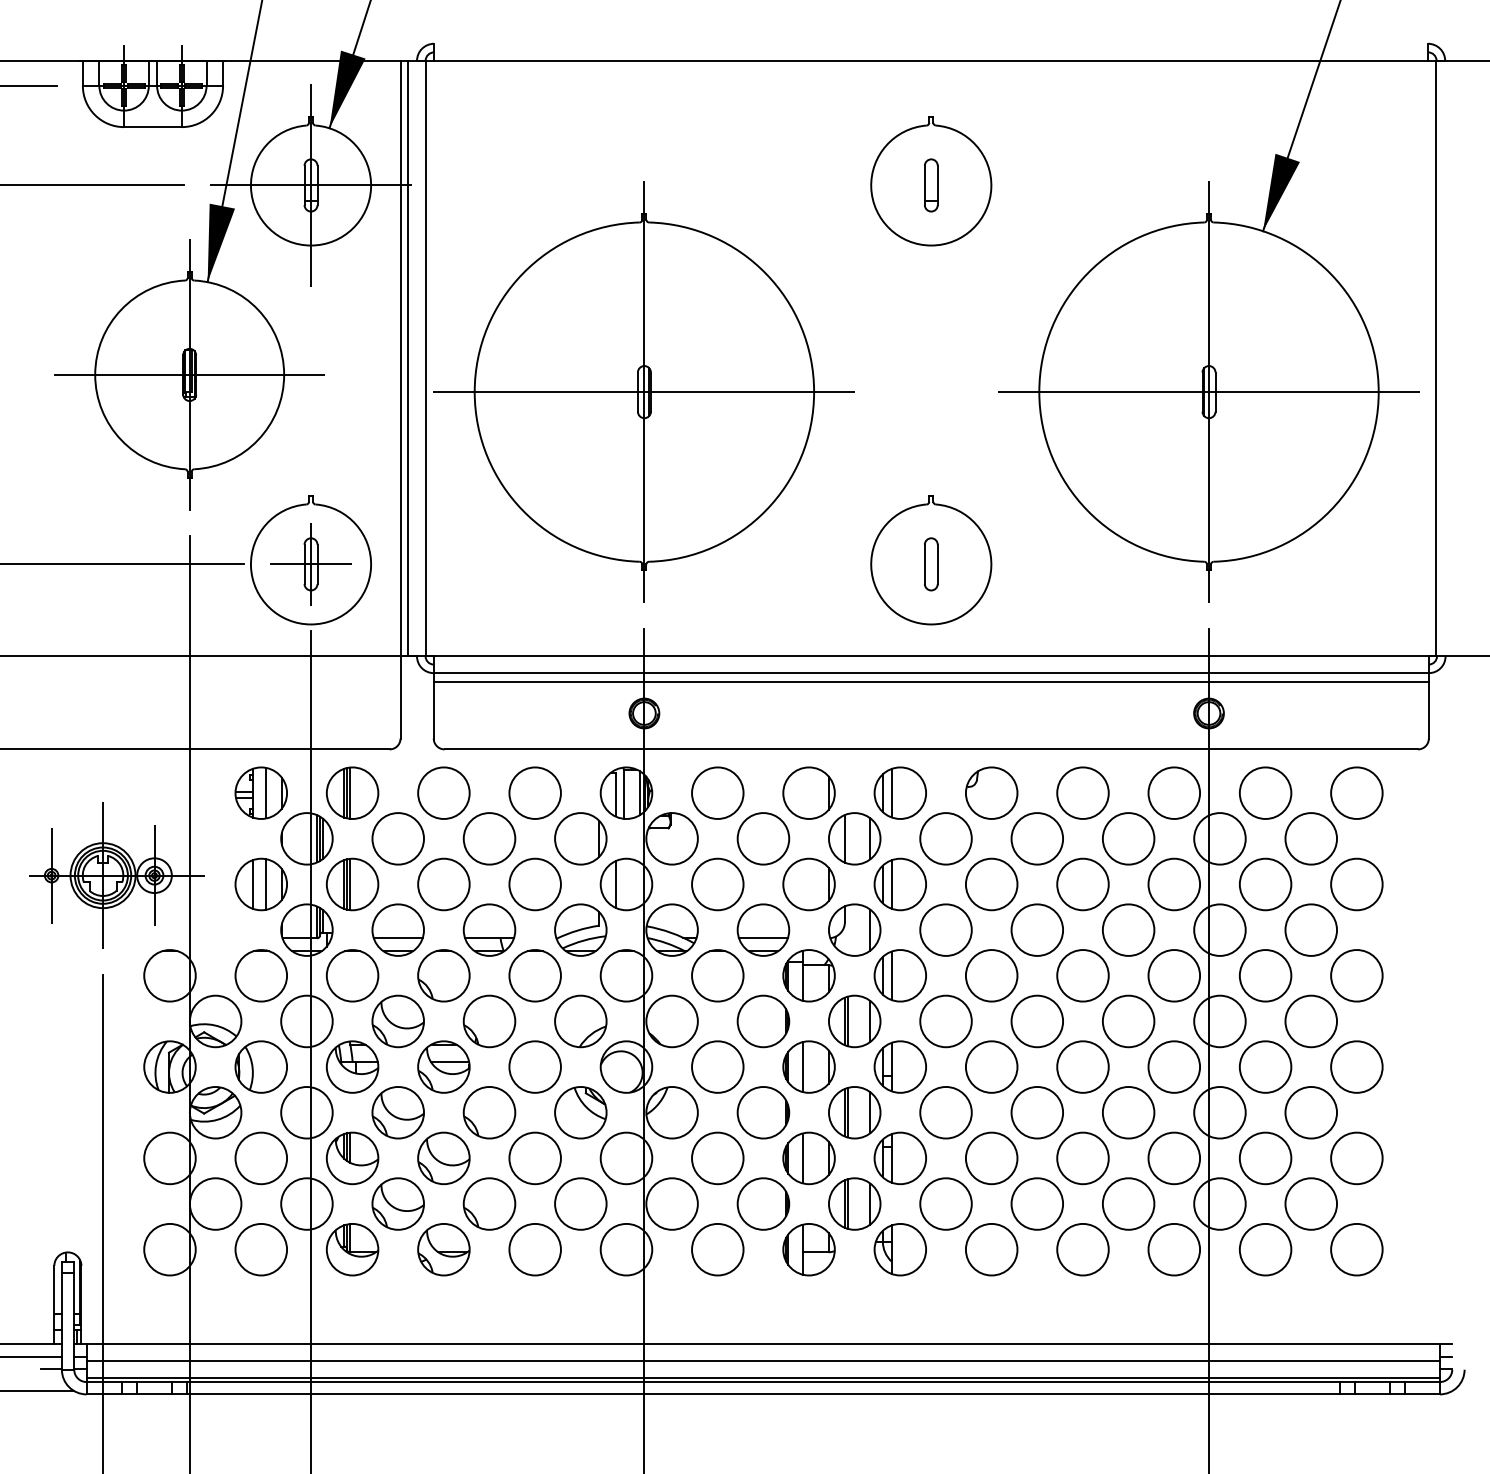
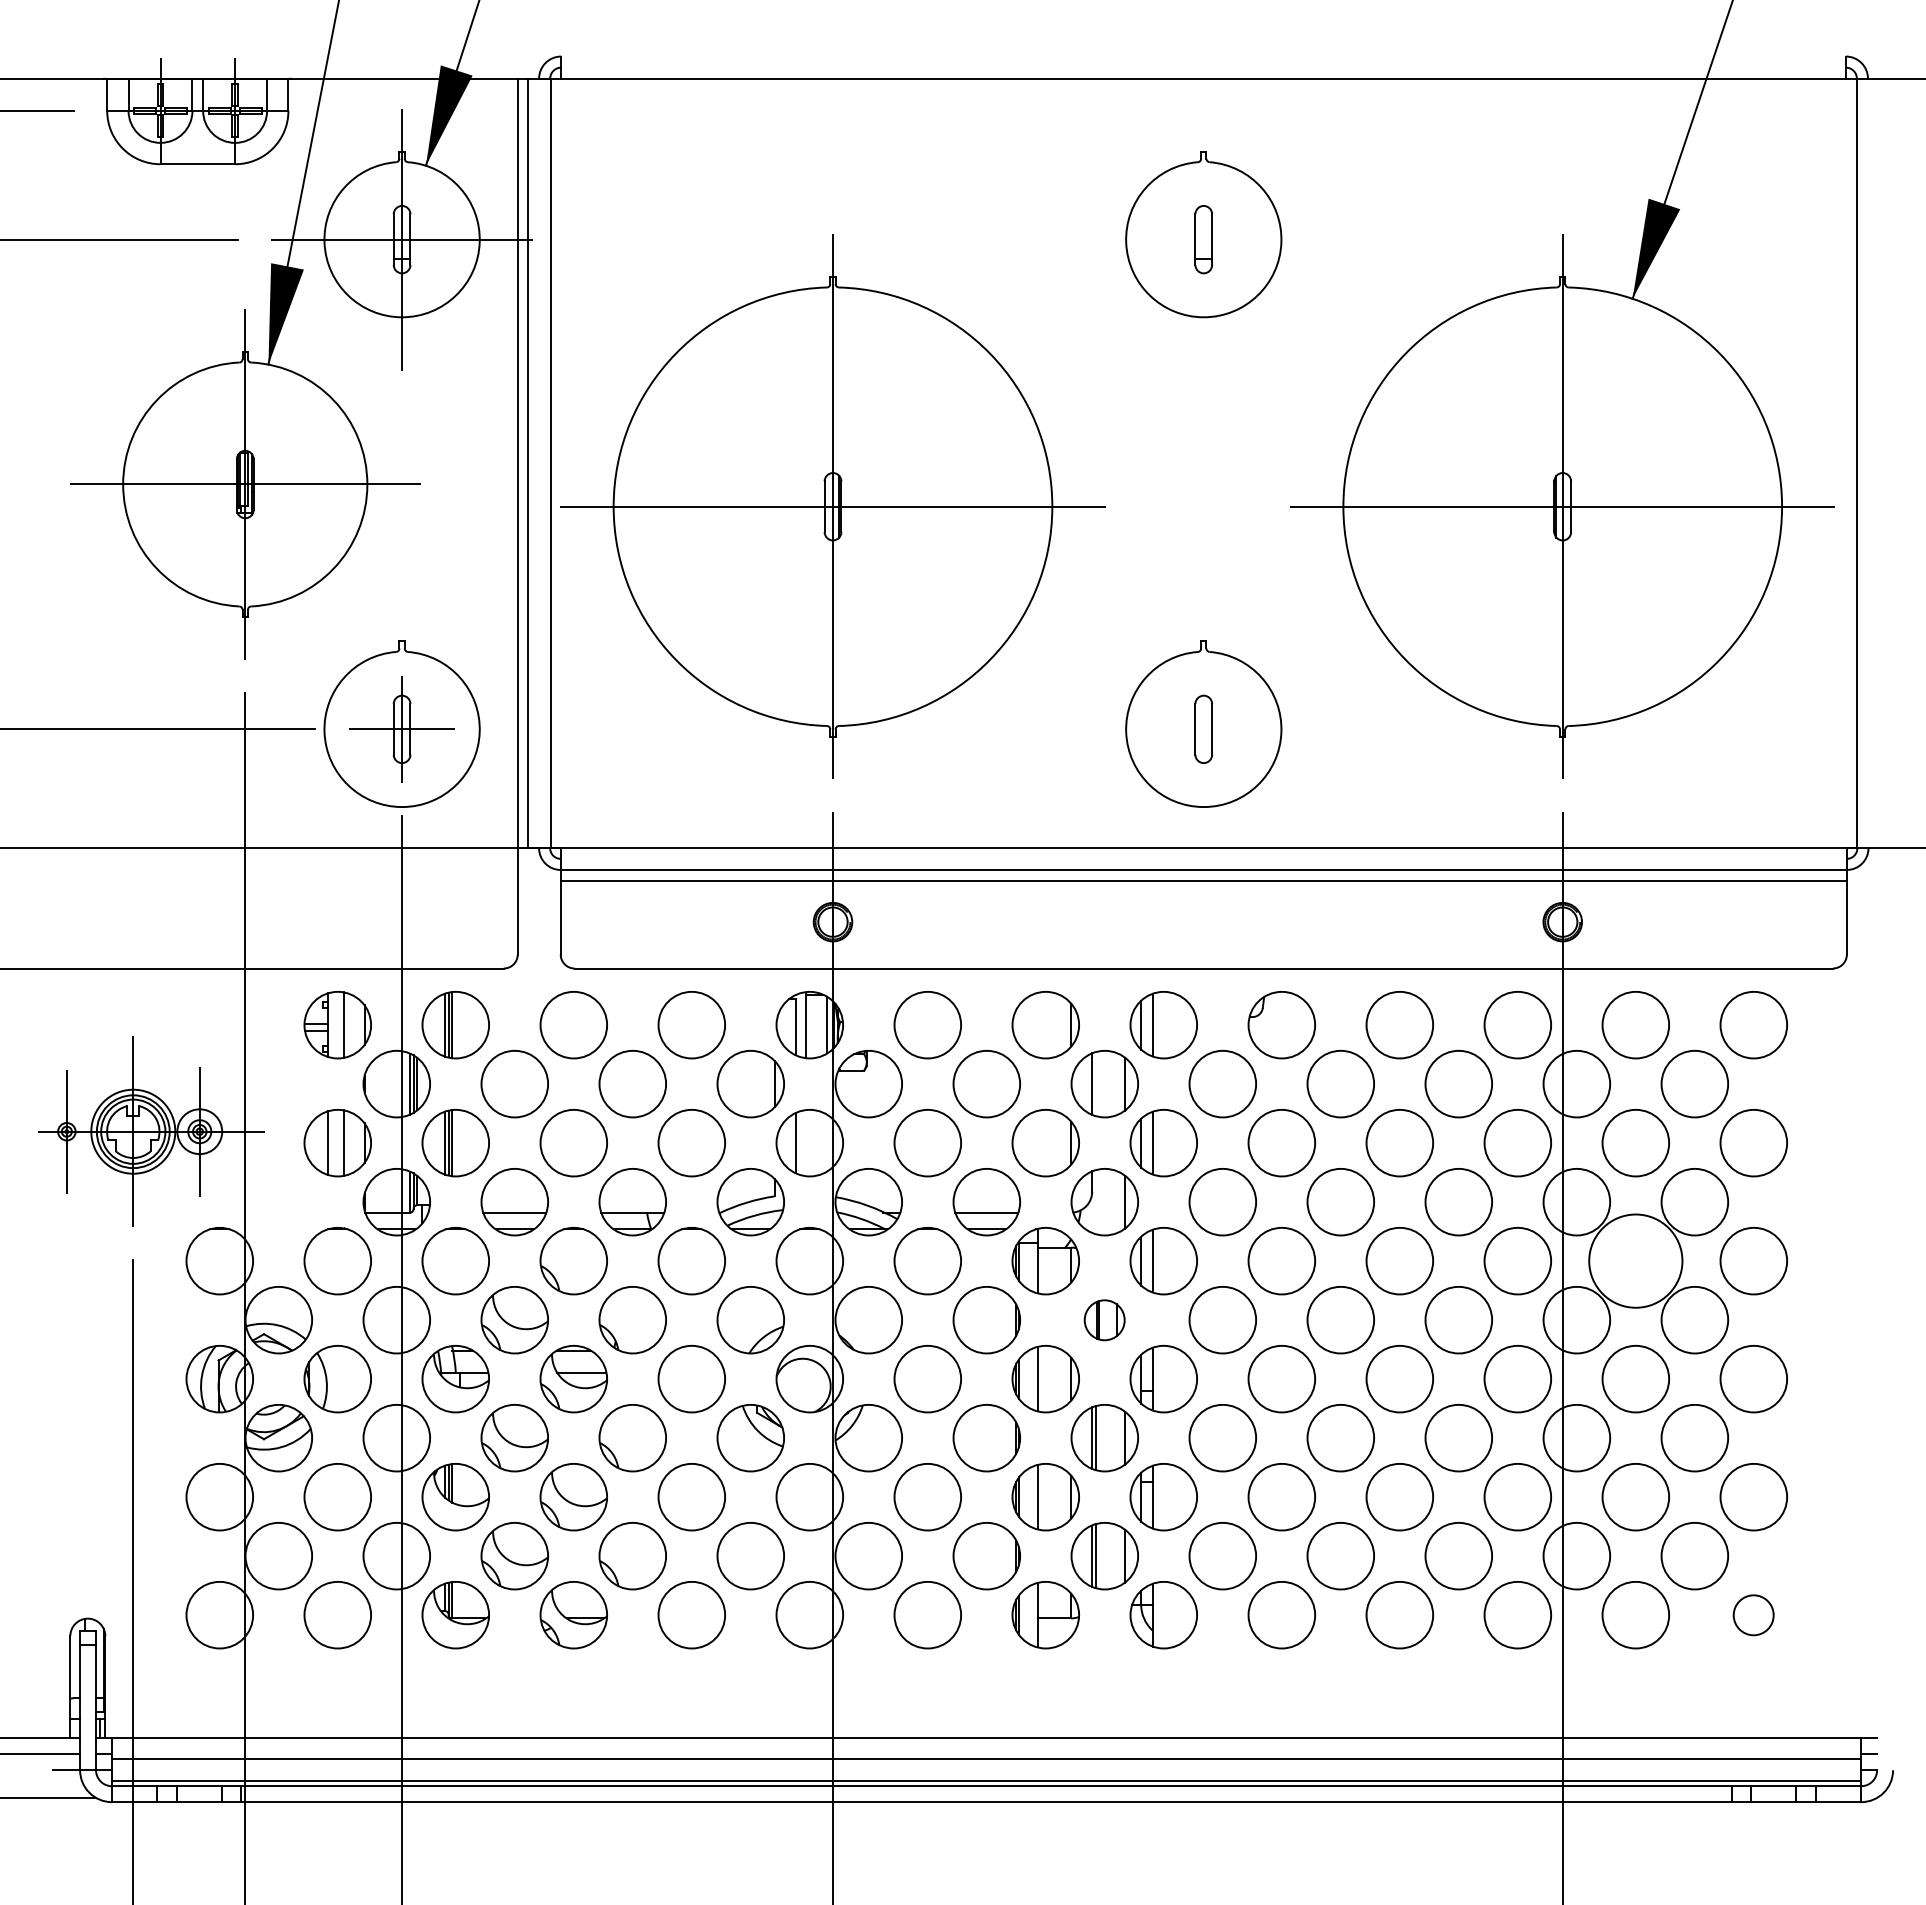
circle: (1265, 975) -> (1635, 1260), size x1.4
part: (854, 1021) -> (1104, 1320), size x0.6
circle: (1356, 1249) -> (1753, 1615), size x0.6

